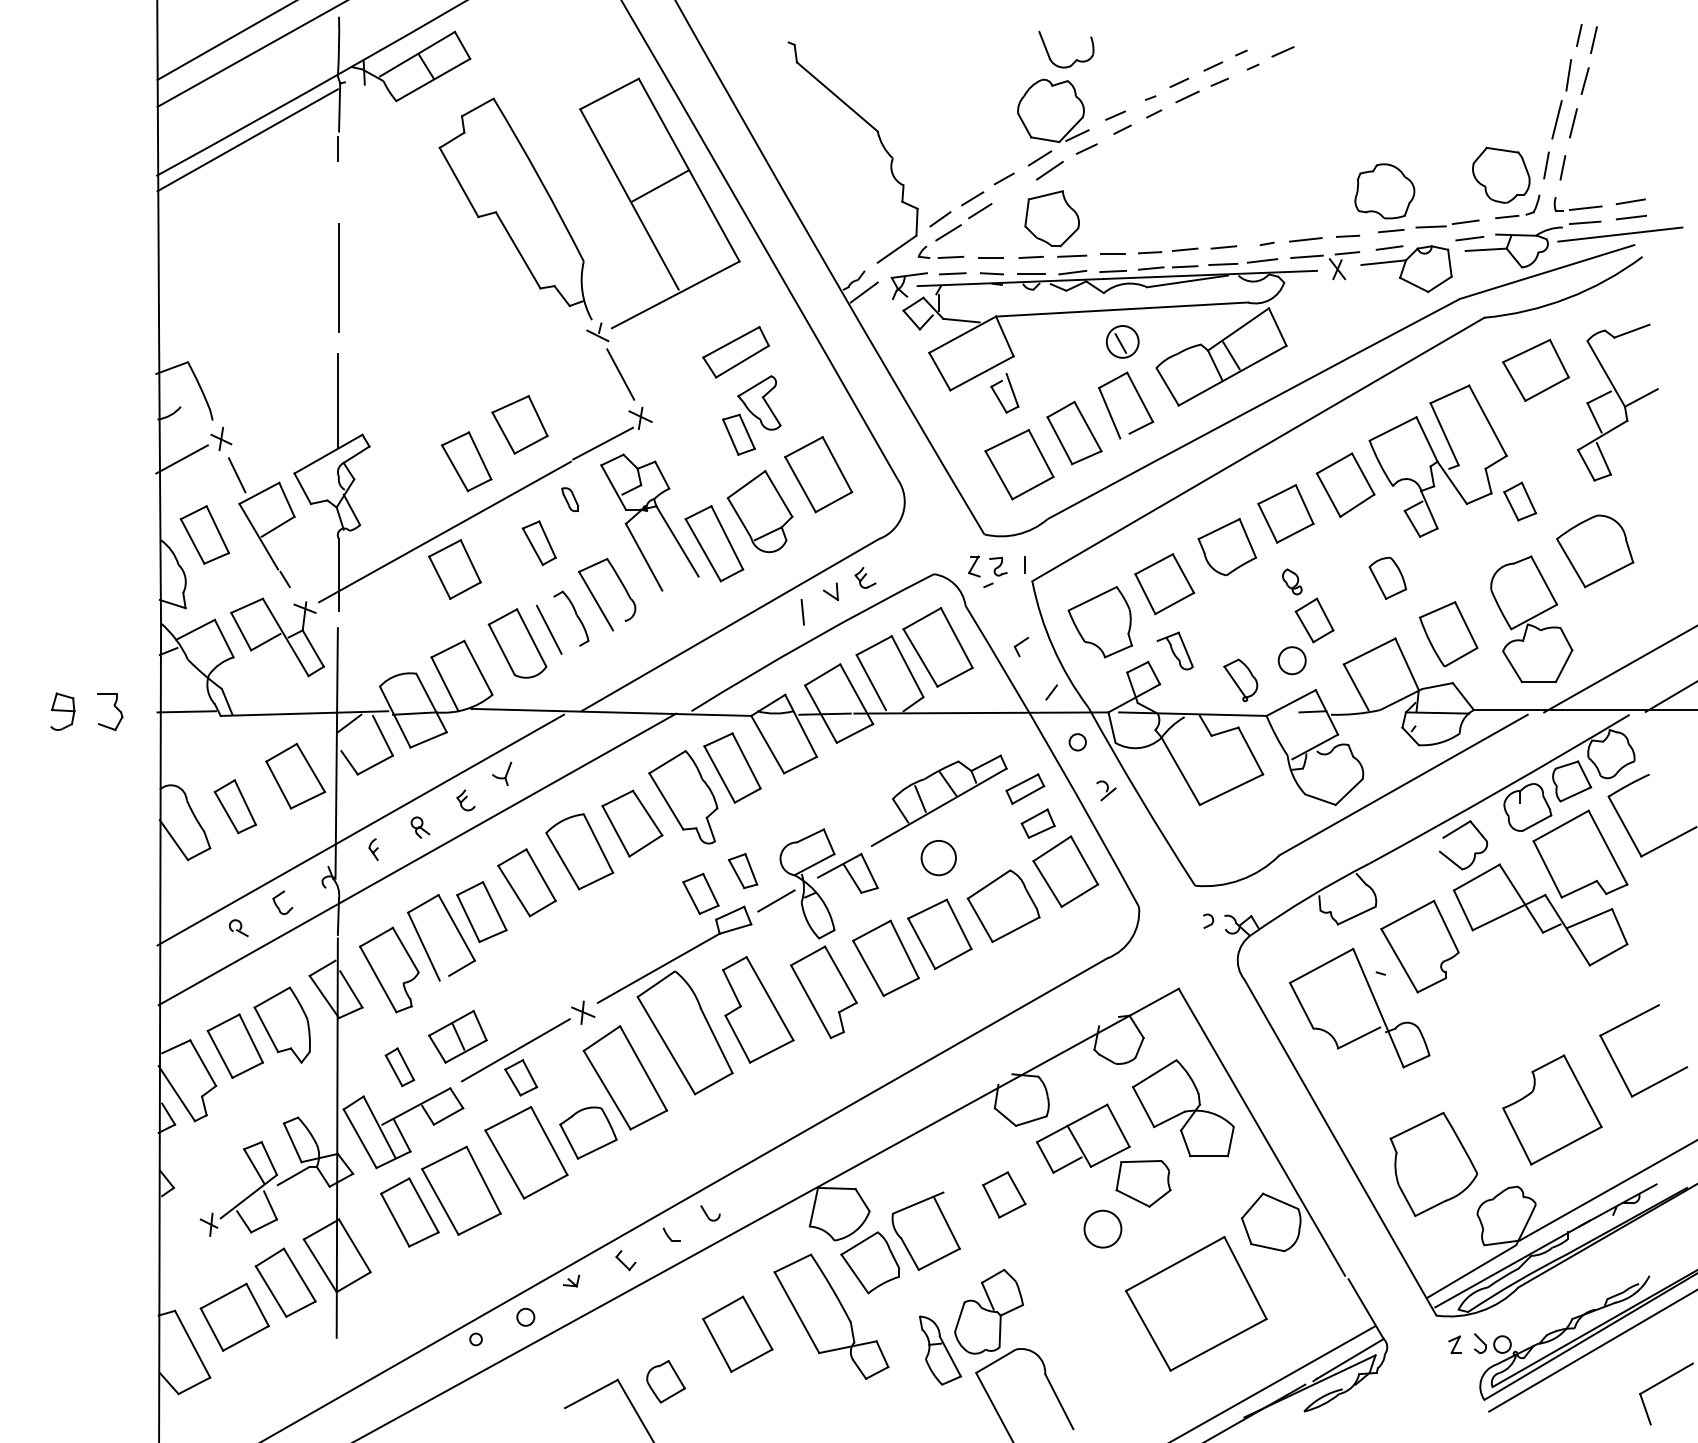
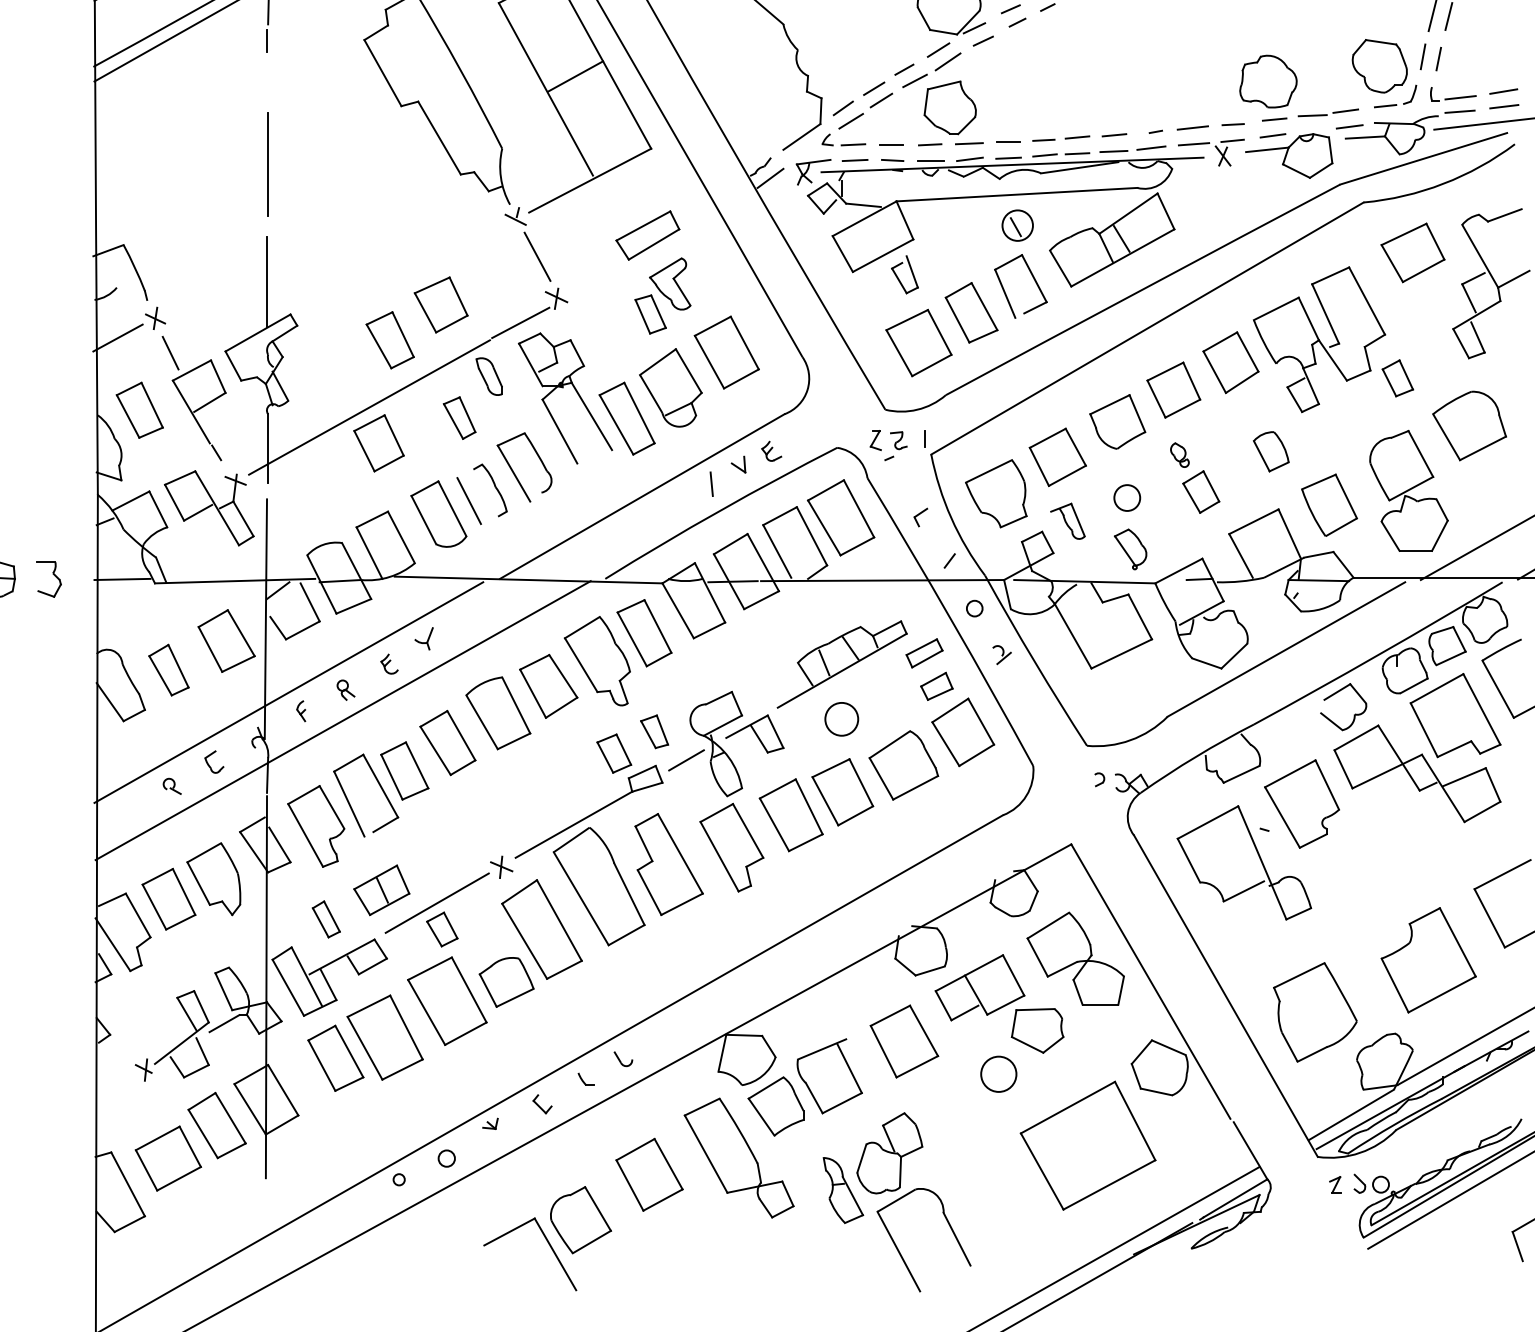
line: (1015, 190) -> (915, 80), added
part: (569, 499) -> (488, 376), size x1.67
circle: (1291, 660) -> (1126, 497), moved
part: (1004, 1194) -> (904, 1041), size x1.67
part: (665, 1381) -> (580, 1219), size x1.67

